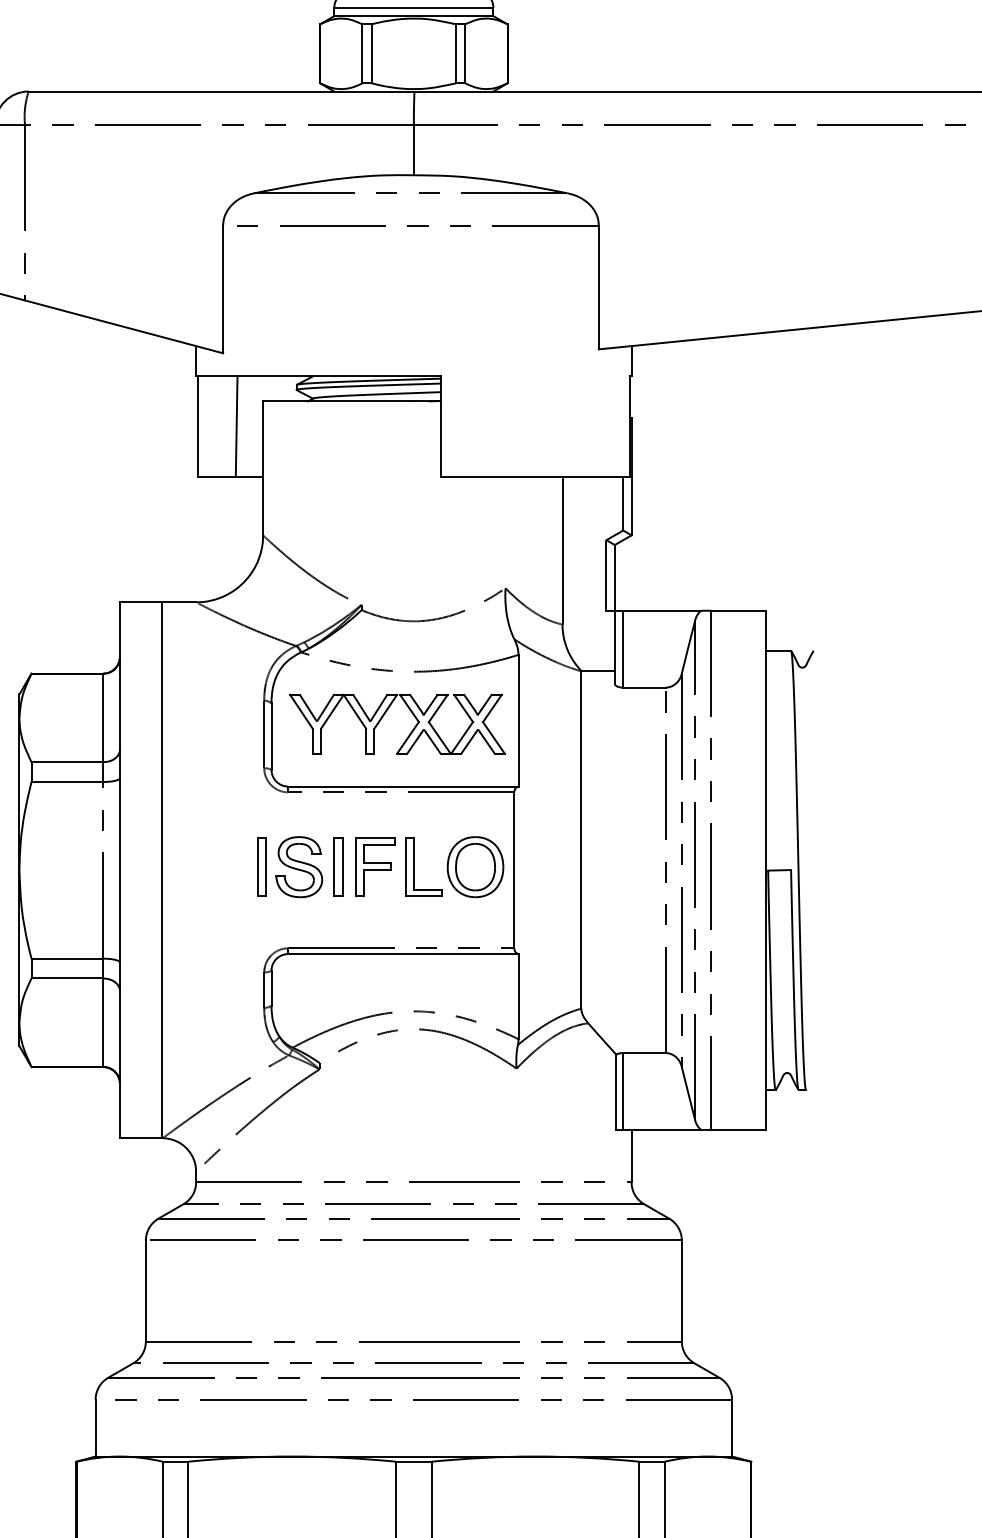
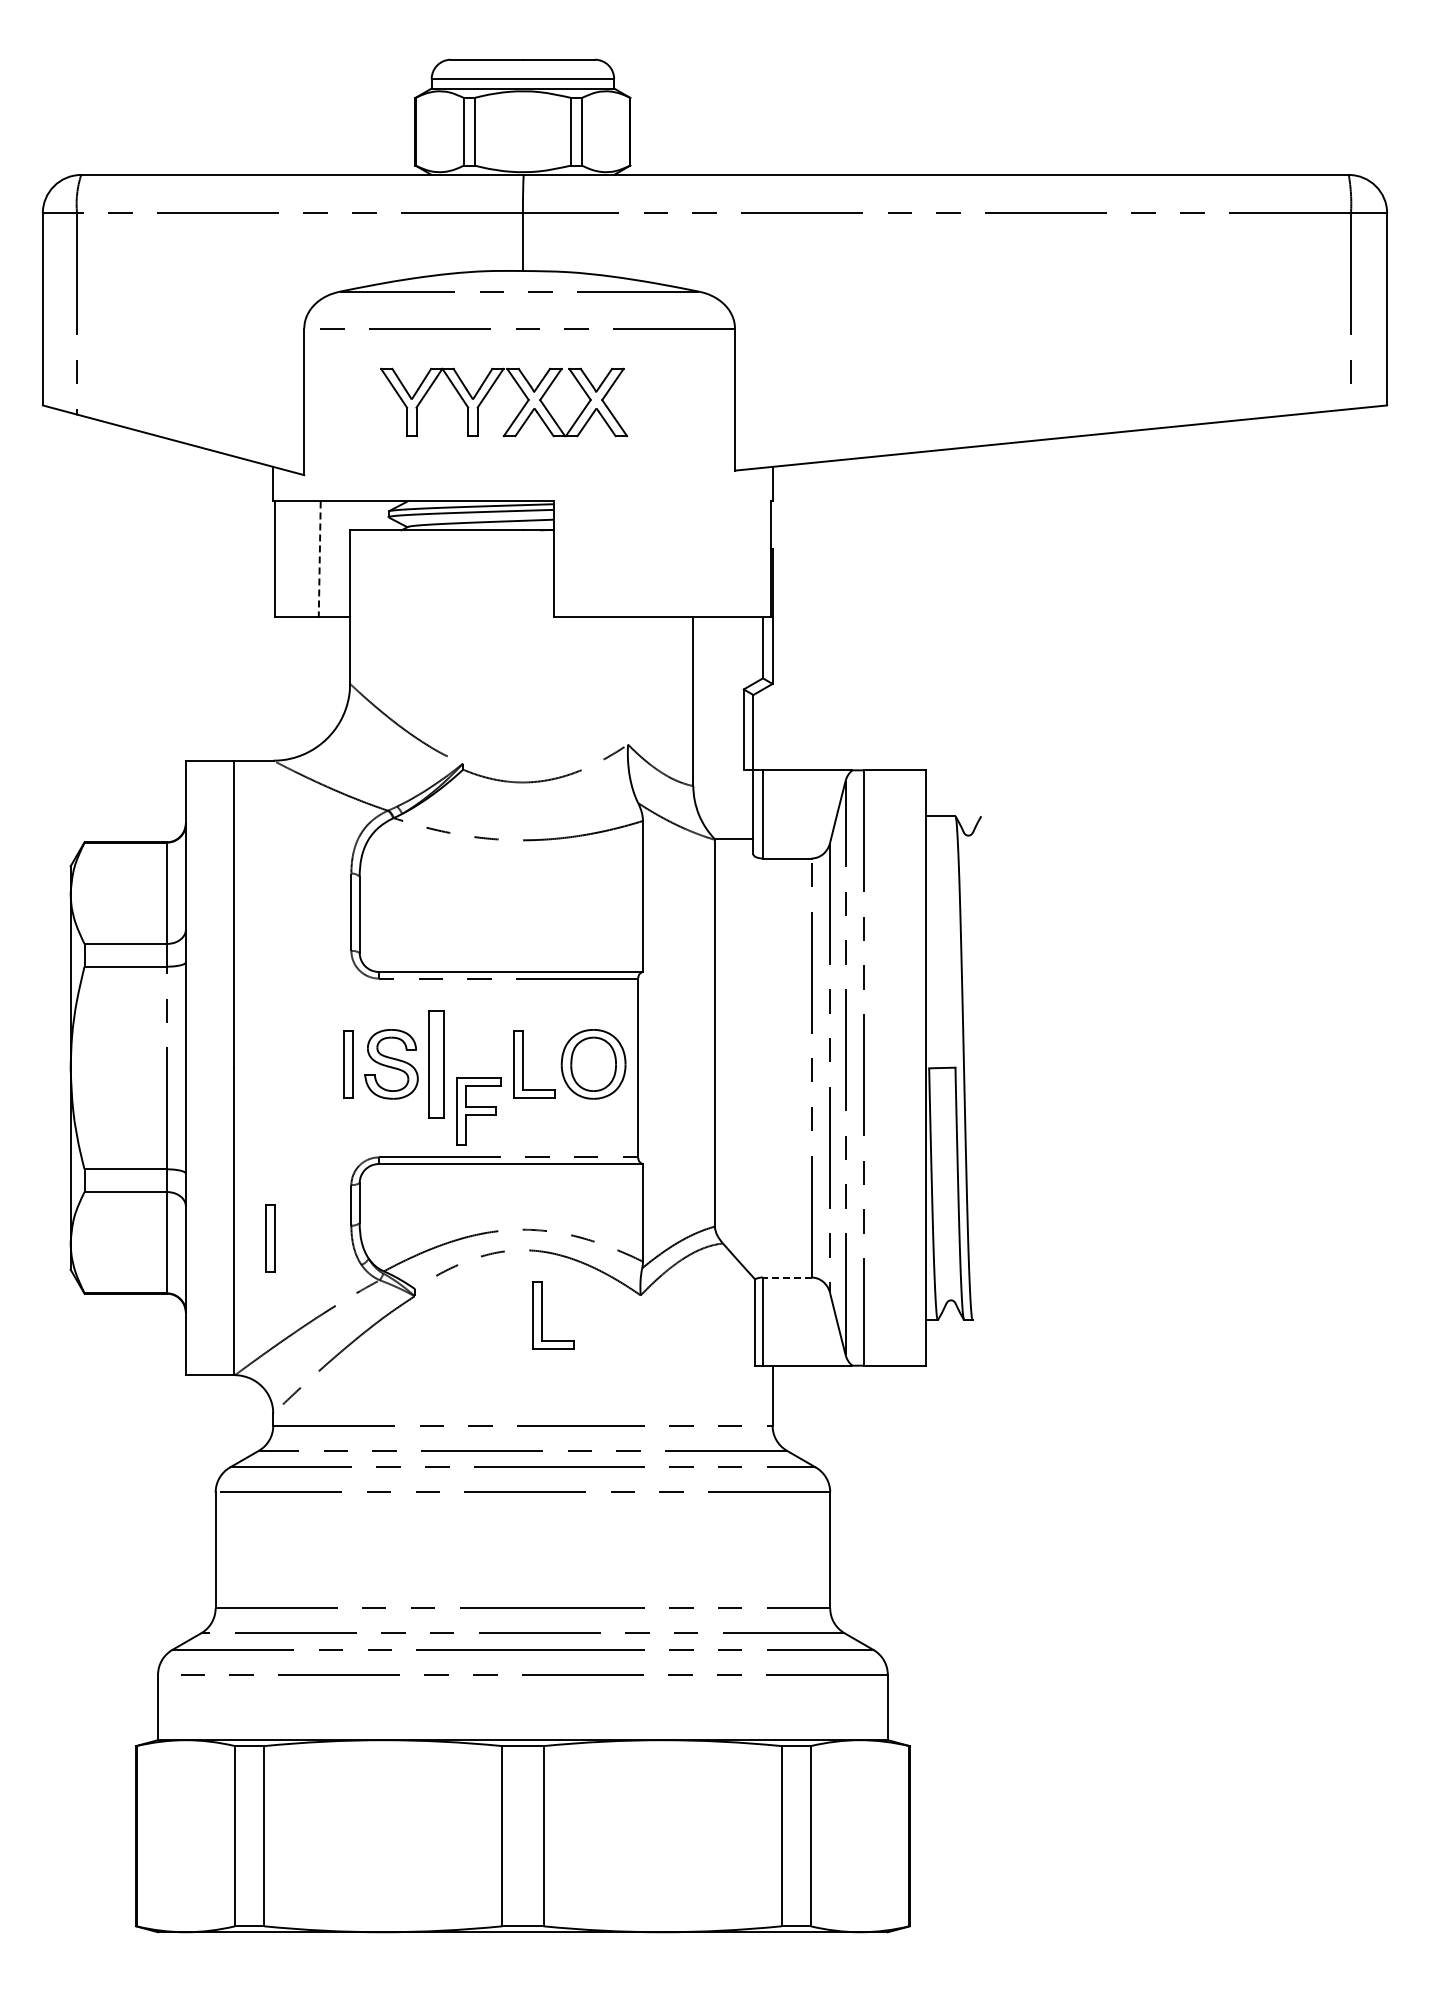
line: (236, 427) -> (319, 560), solid -> dashed
part: (410, 732) -> (519, 411), moved
part: (338, 867) -> (436, 1064), size x1.6
part: (375, 867) -> (478, 1111), moved
part: (193, 1019) -> (270, 1238), added
line: (643, 1053) -> (786, 1277), solid -> dashed
part: (430, 1086) -> (542, 1315), added

